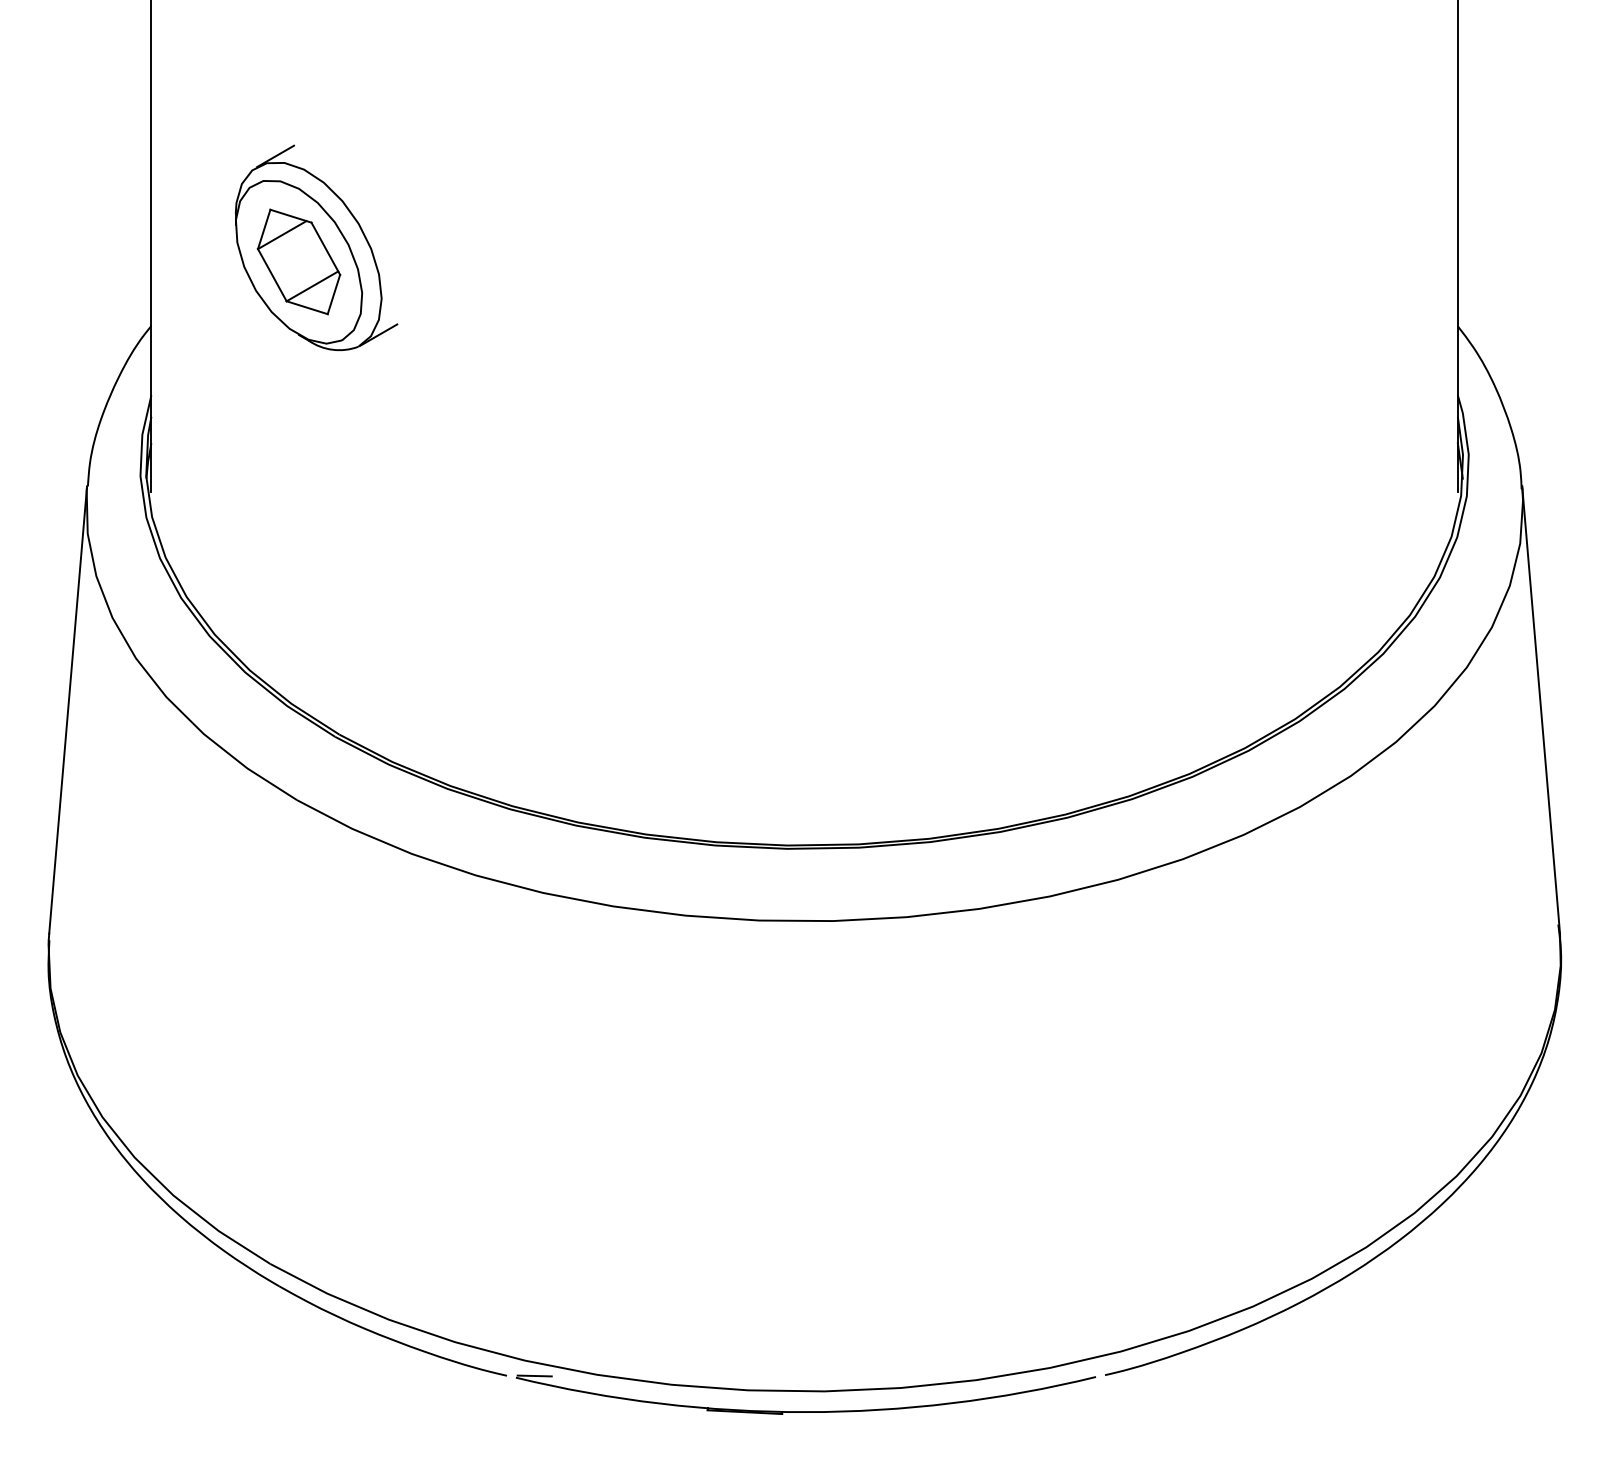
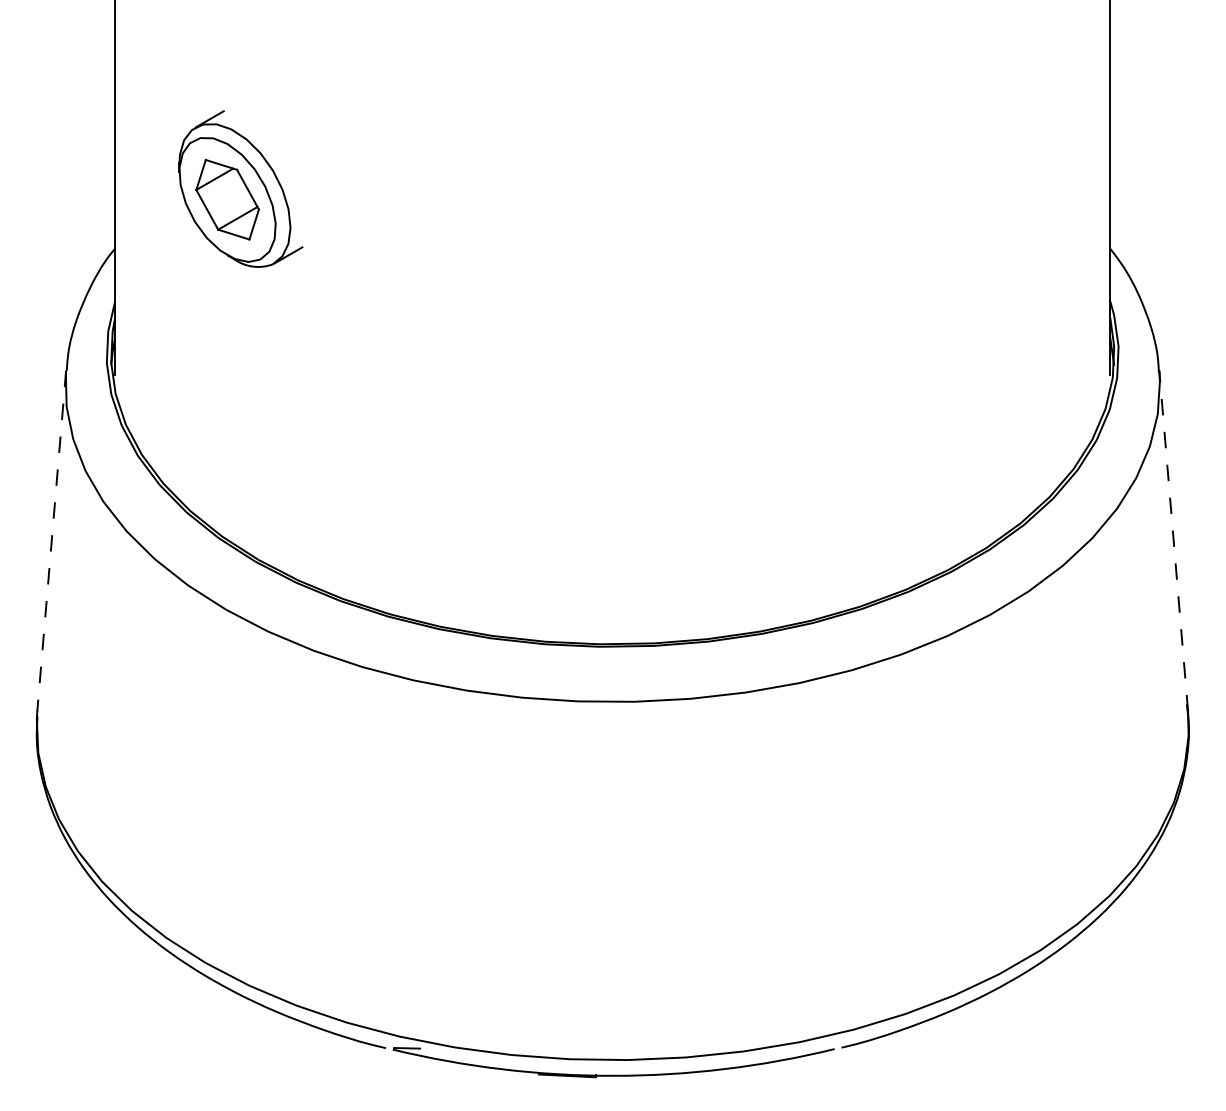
line: (1541, 709) -> (1173, 540), solid -> dashed
line: (68, 710) -> (52, 541), solid -> dashed

